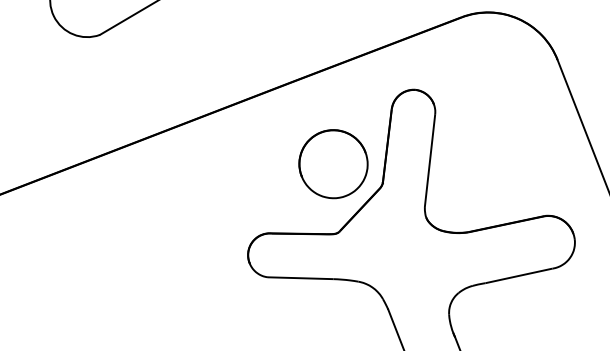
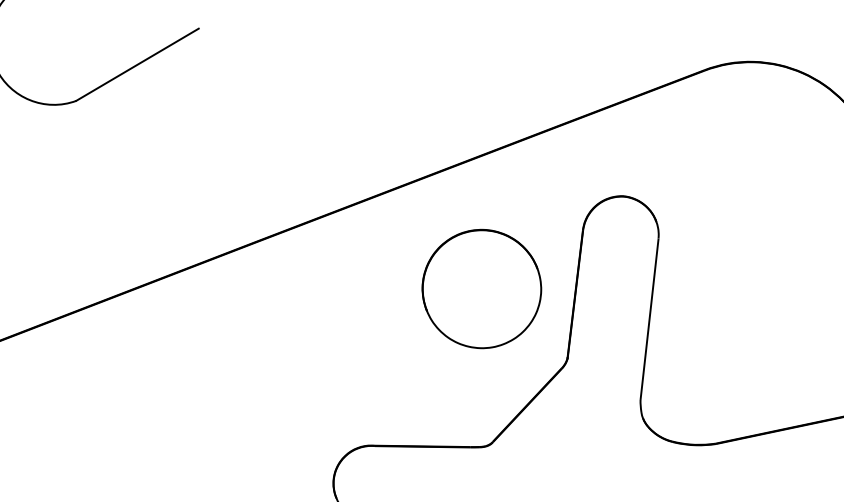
part: (333, 164) -> (481, 289), moved

